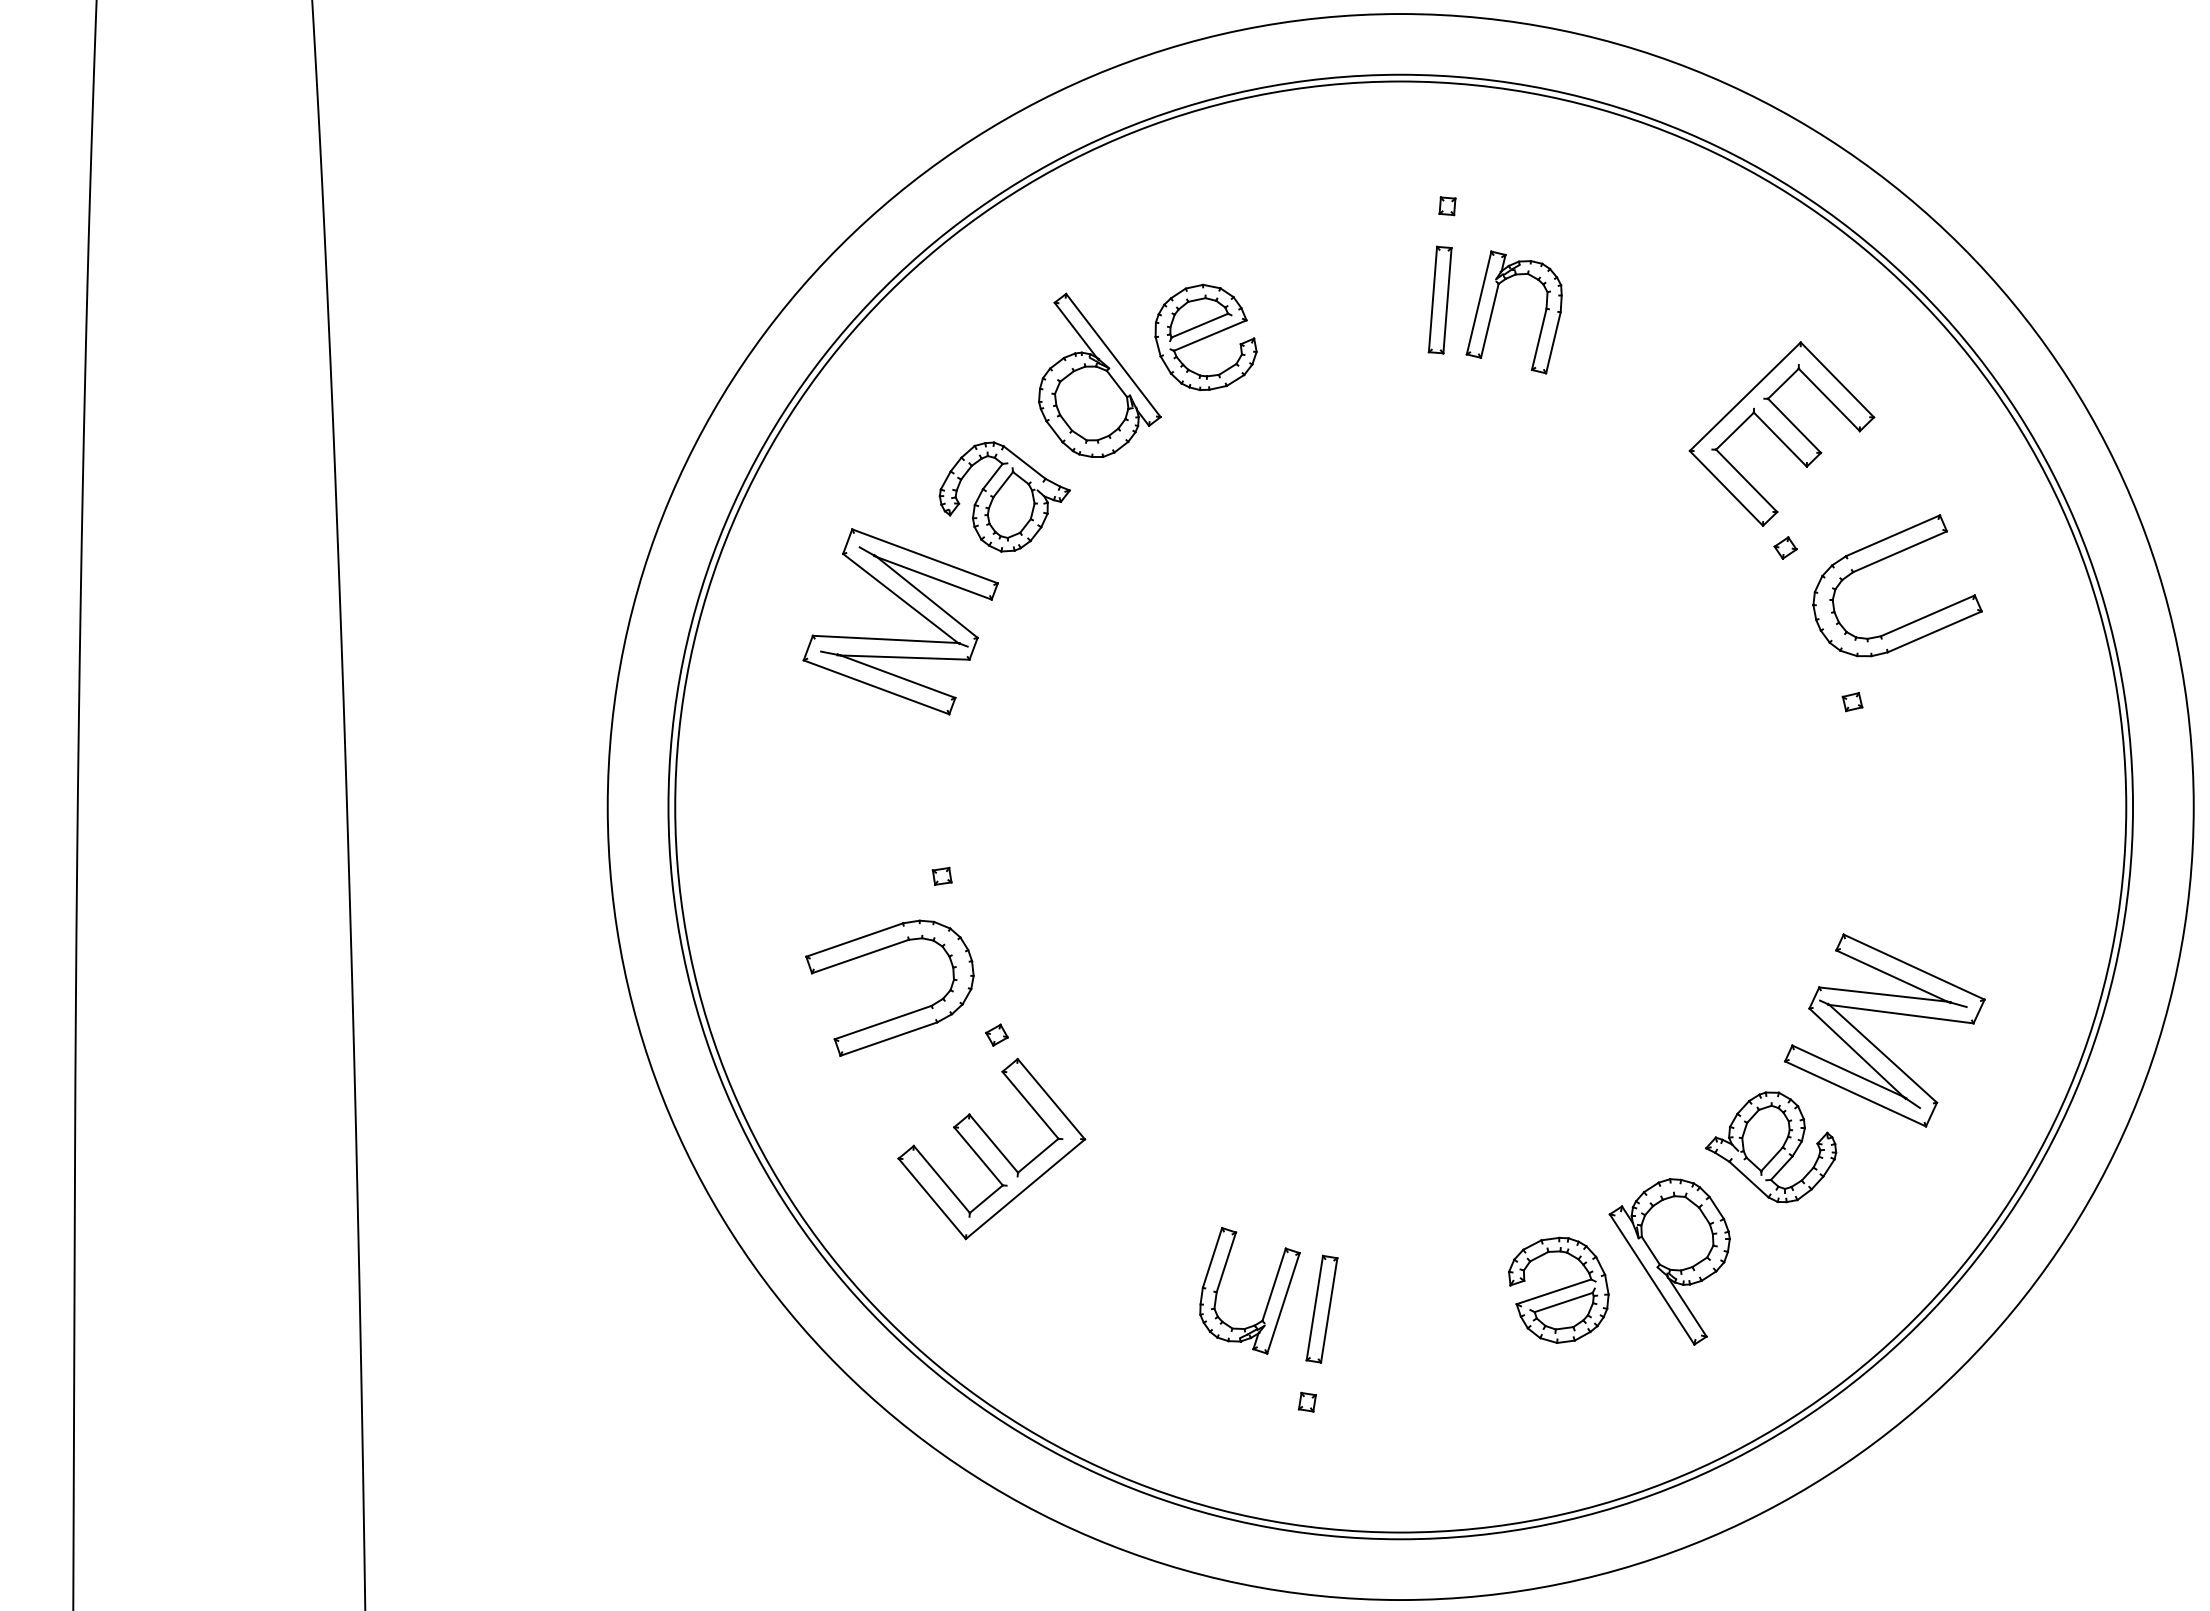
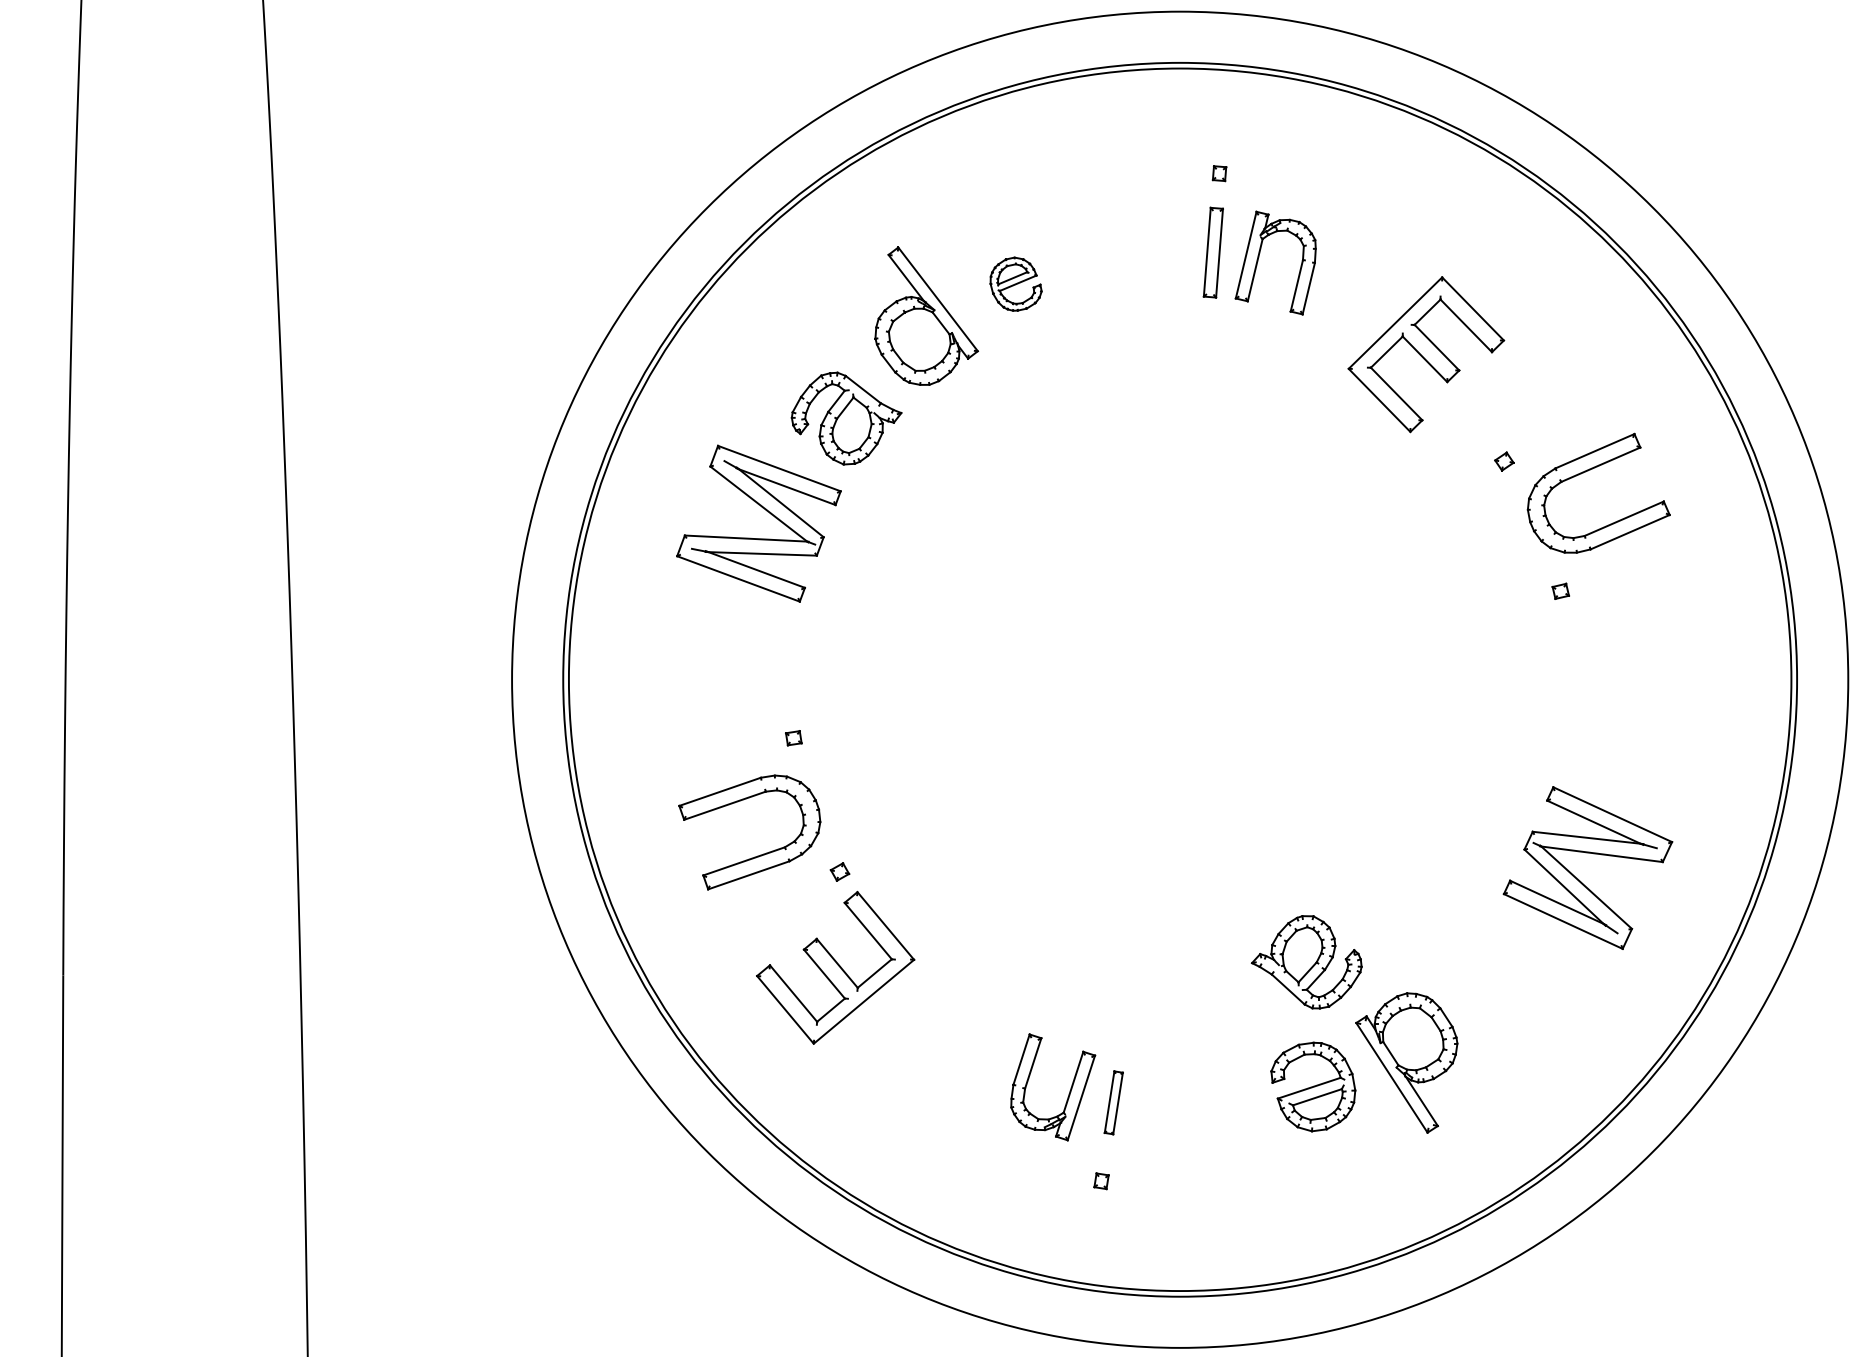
part: (1205, 337) -> (1015, 284), size x0.6
part: (1781, 433) -> (1425, 354), moved
part: (1770, 1147) -> (1306, 962), moved
part: (1321, 1308) -> (1113, 1102), size x0.7

